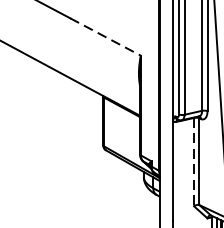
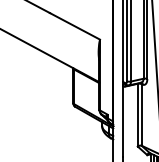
line: (106, 37) -> (75, 26), dashed -> solid
line: (193, 162) -> (137, 115), dashed -> solid

